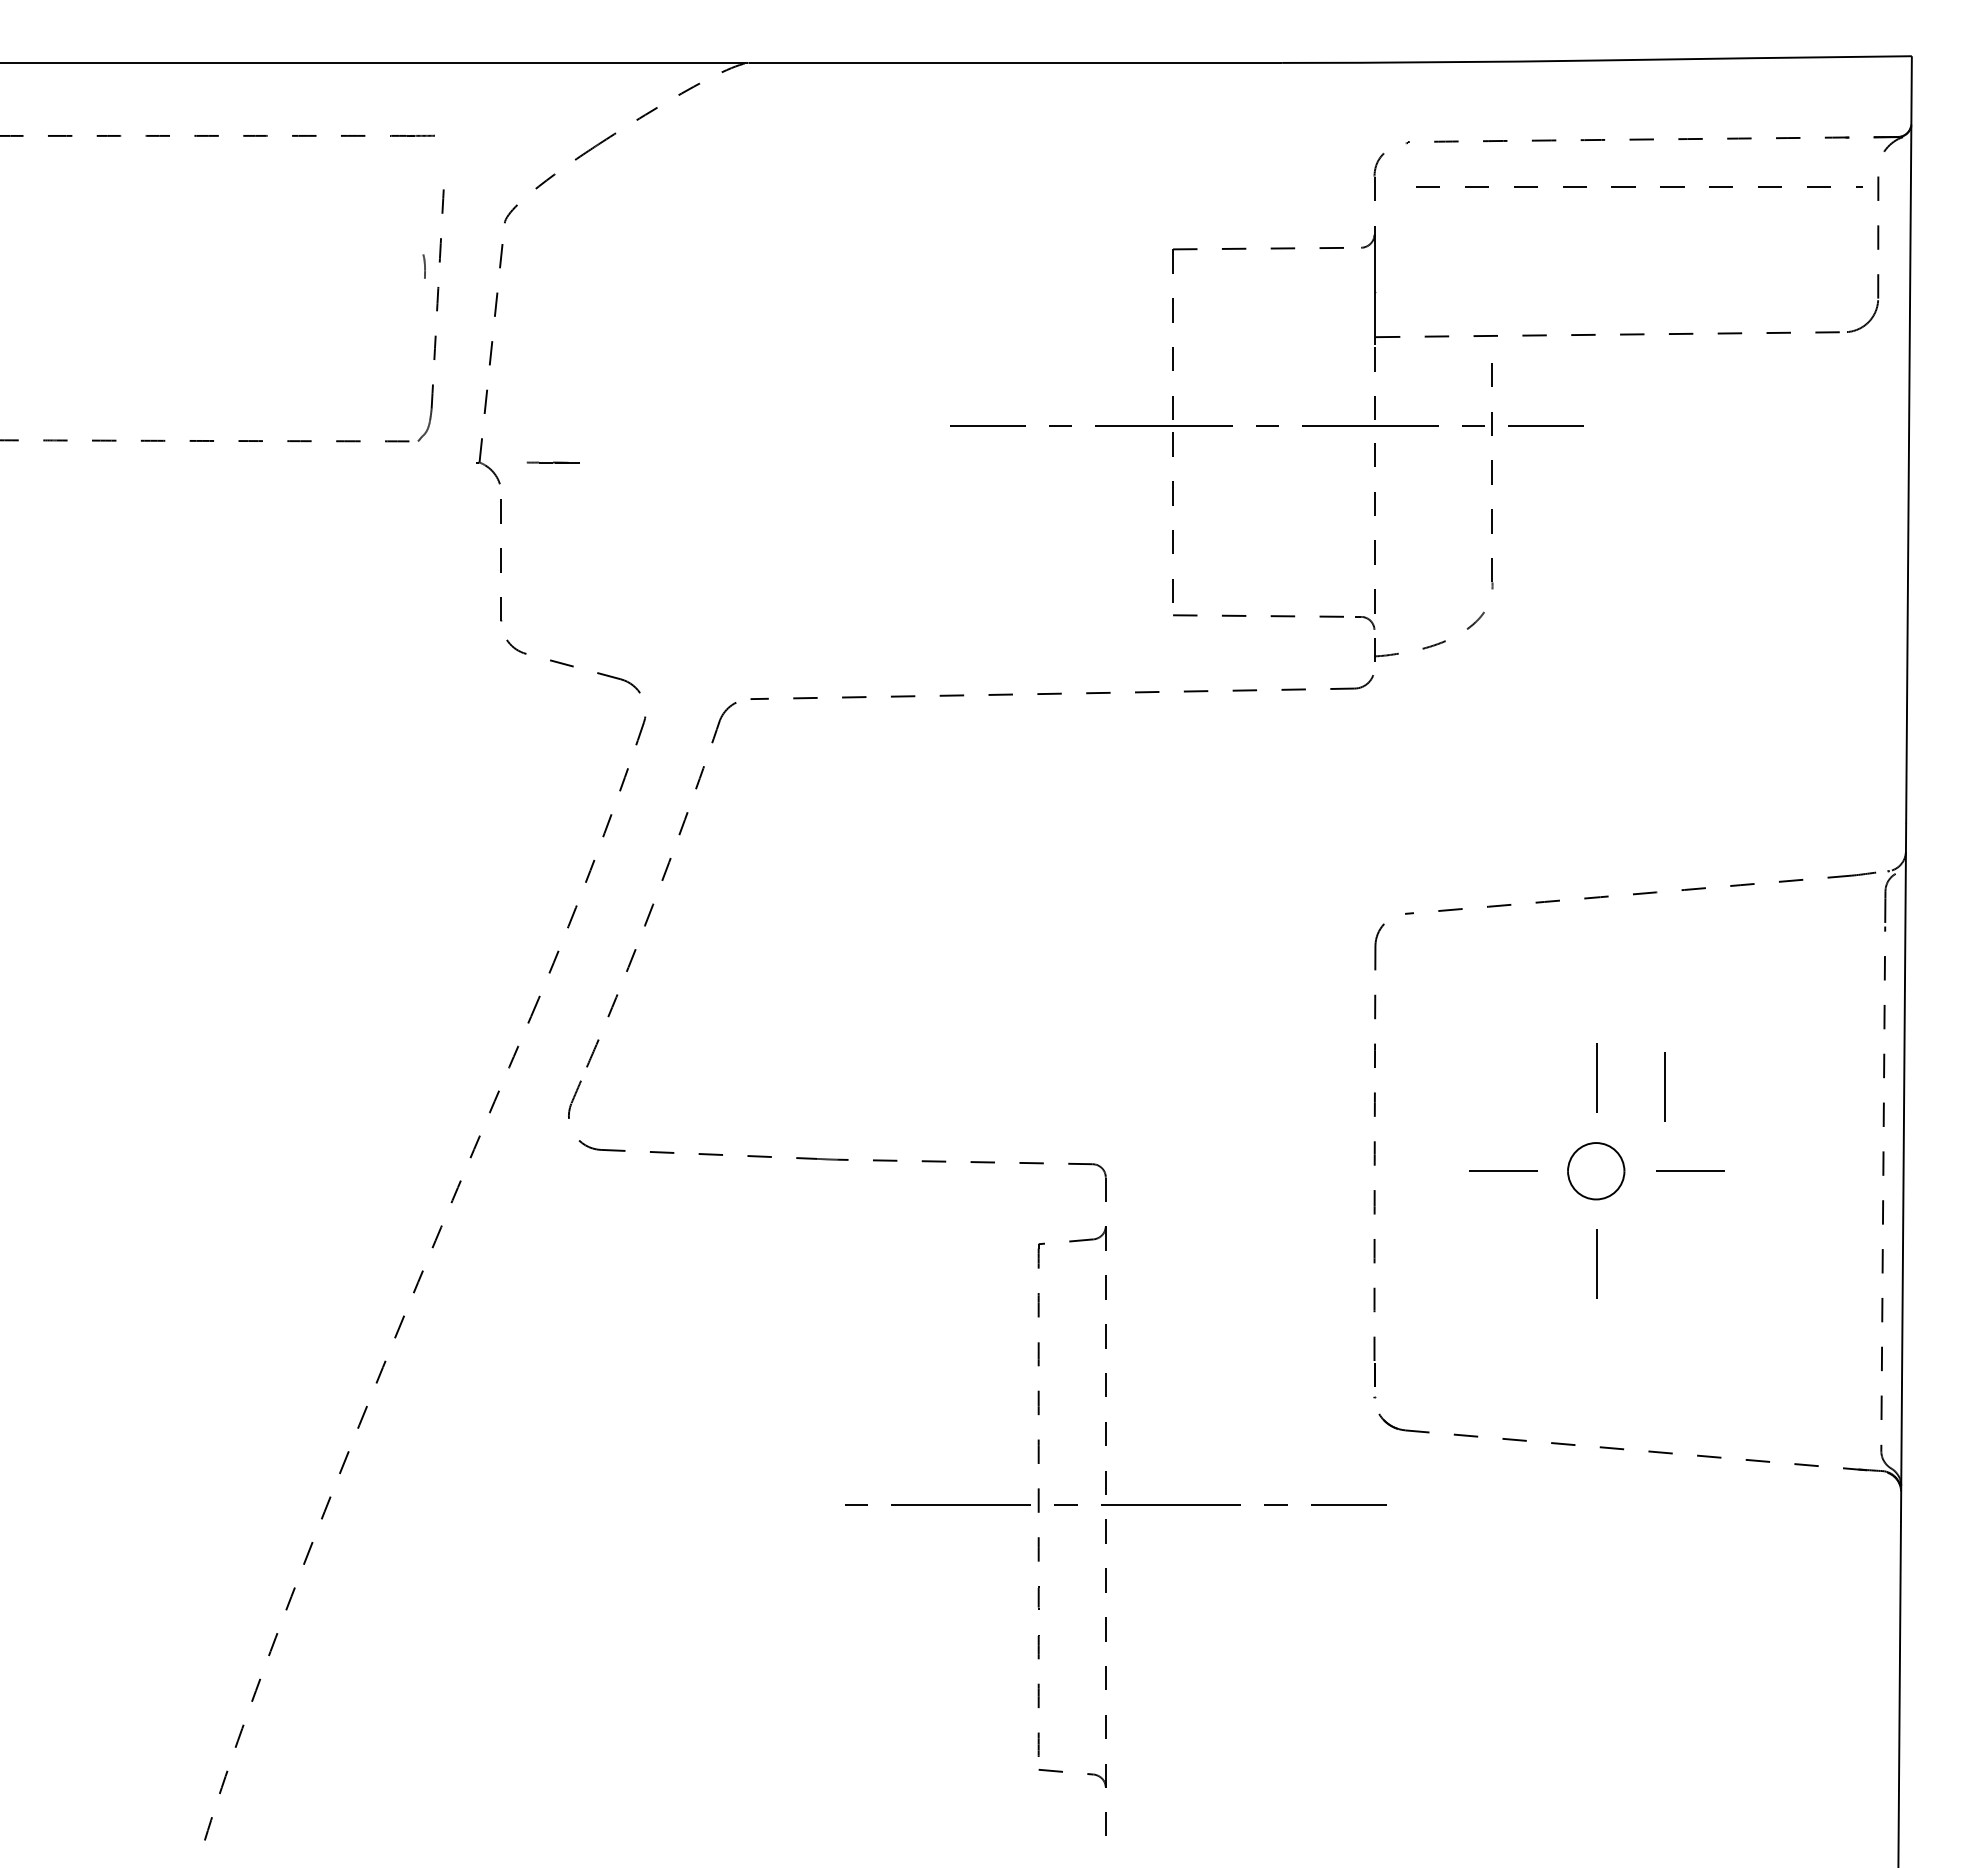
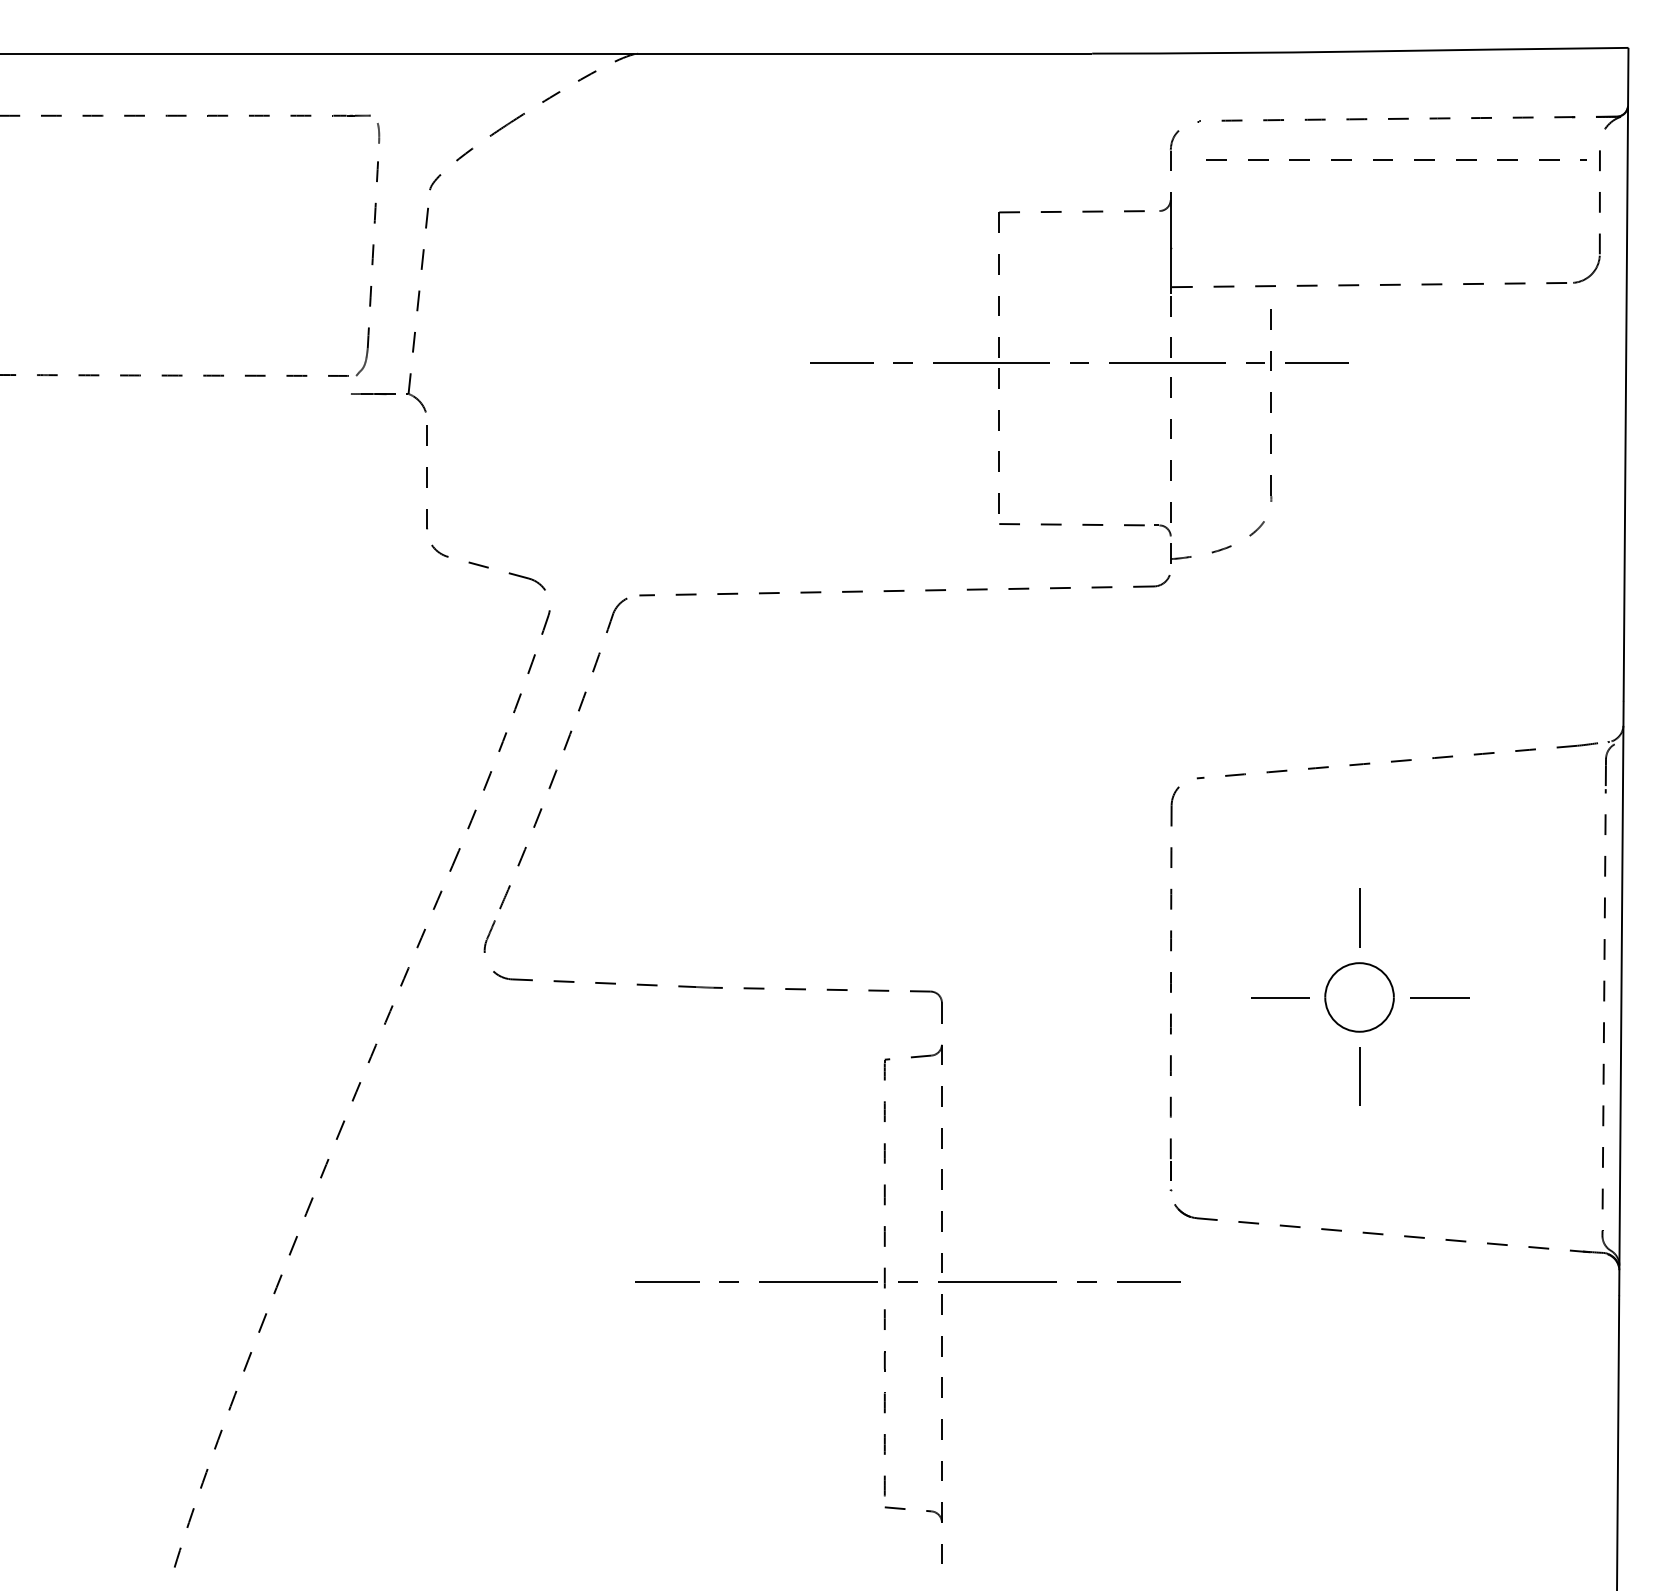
line: (424, 266) -> (378, 133), moved
line: (552, 462) -> (372, 393), moved
line: (1664, 1086) -> (1417, 925), removed
part: (1596, 1171) -> (1359, 997), size x1.43
line: (783, 1504) -> (667, 1281), added

